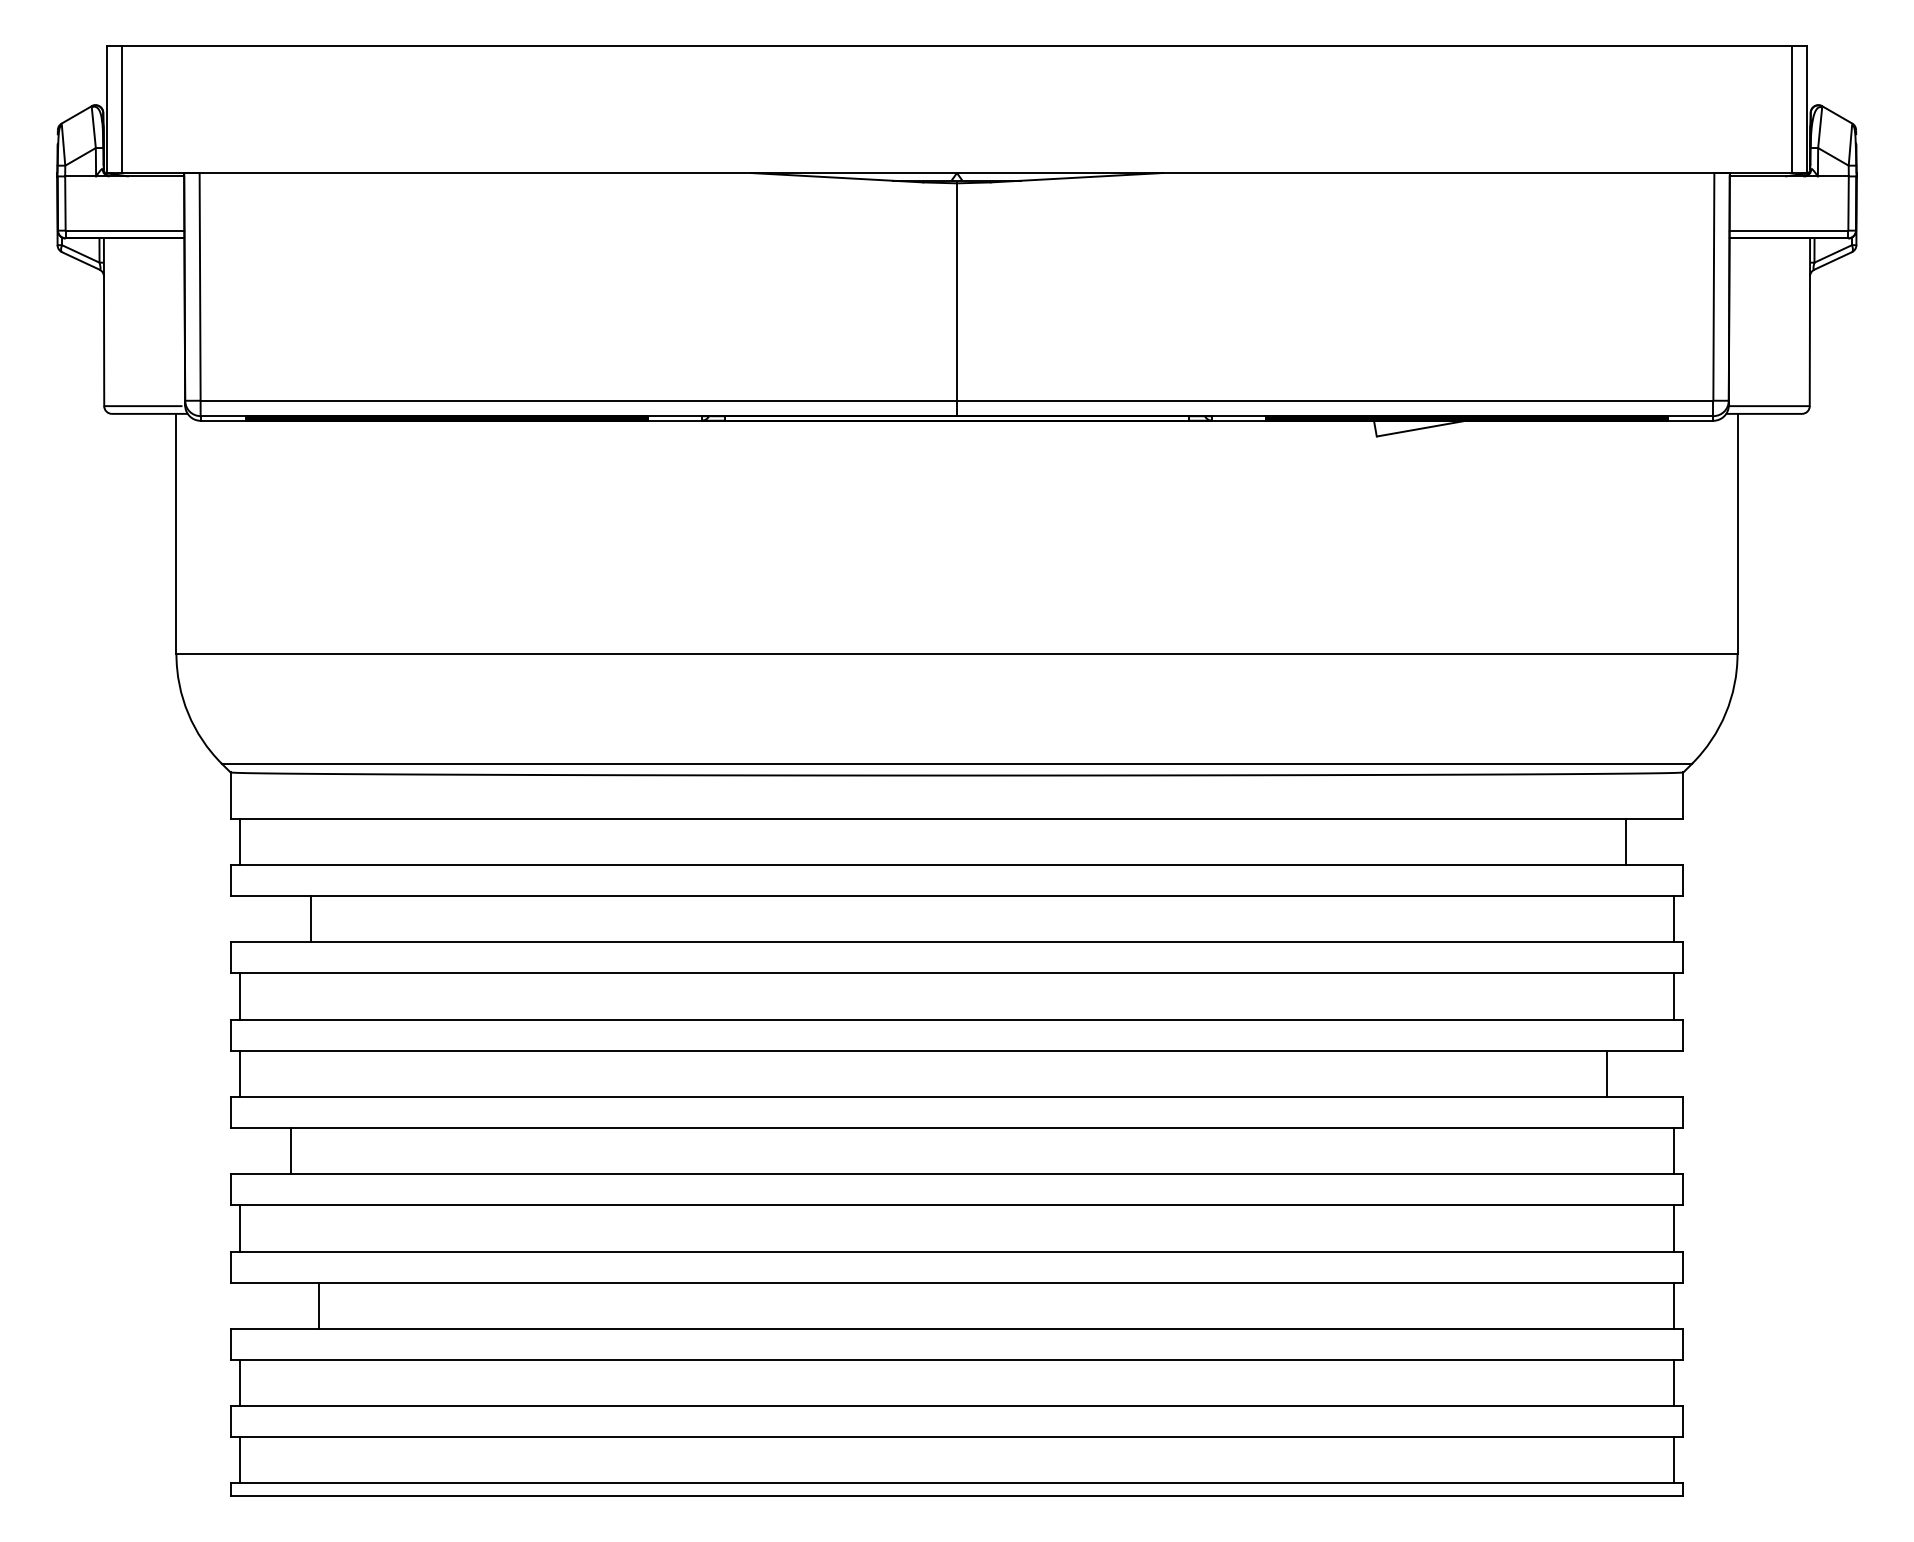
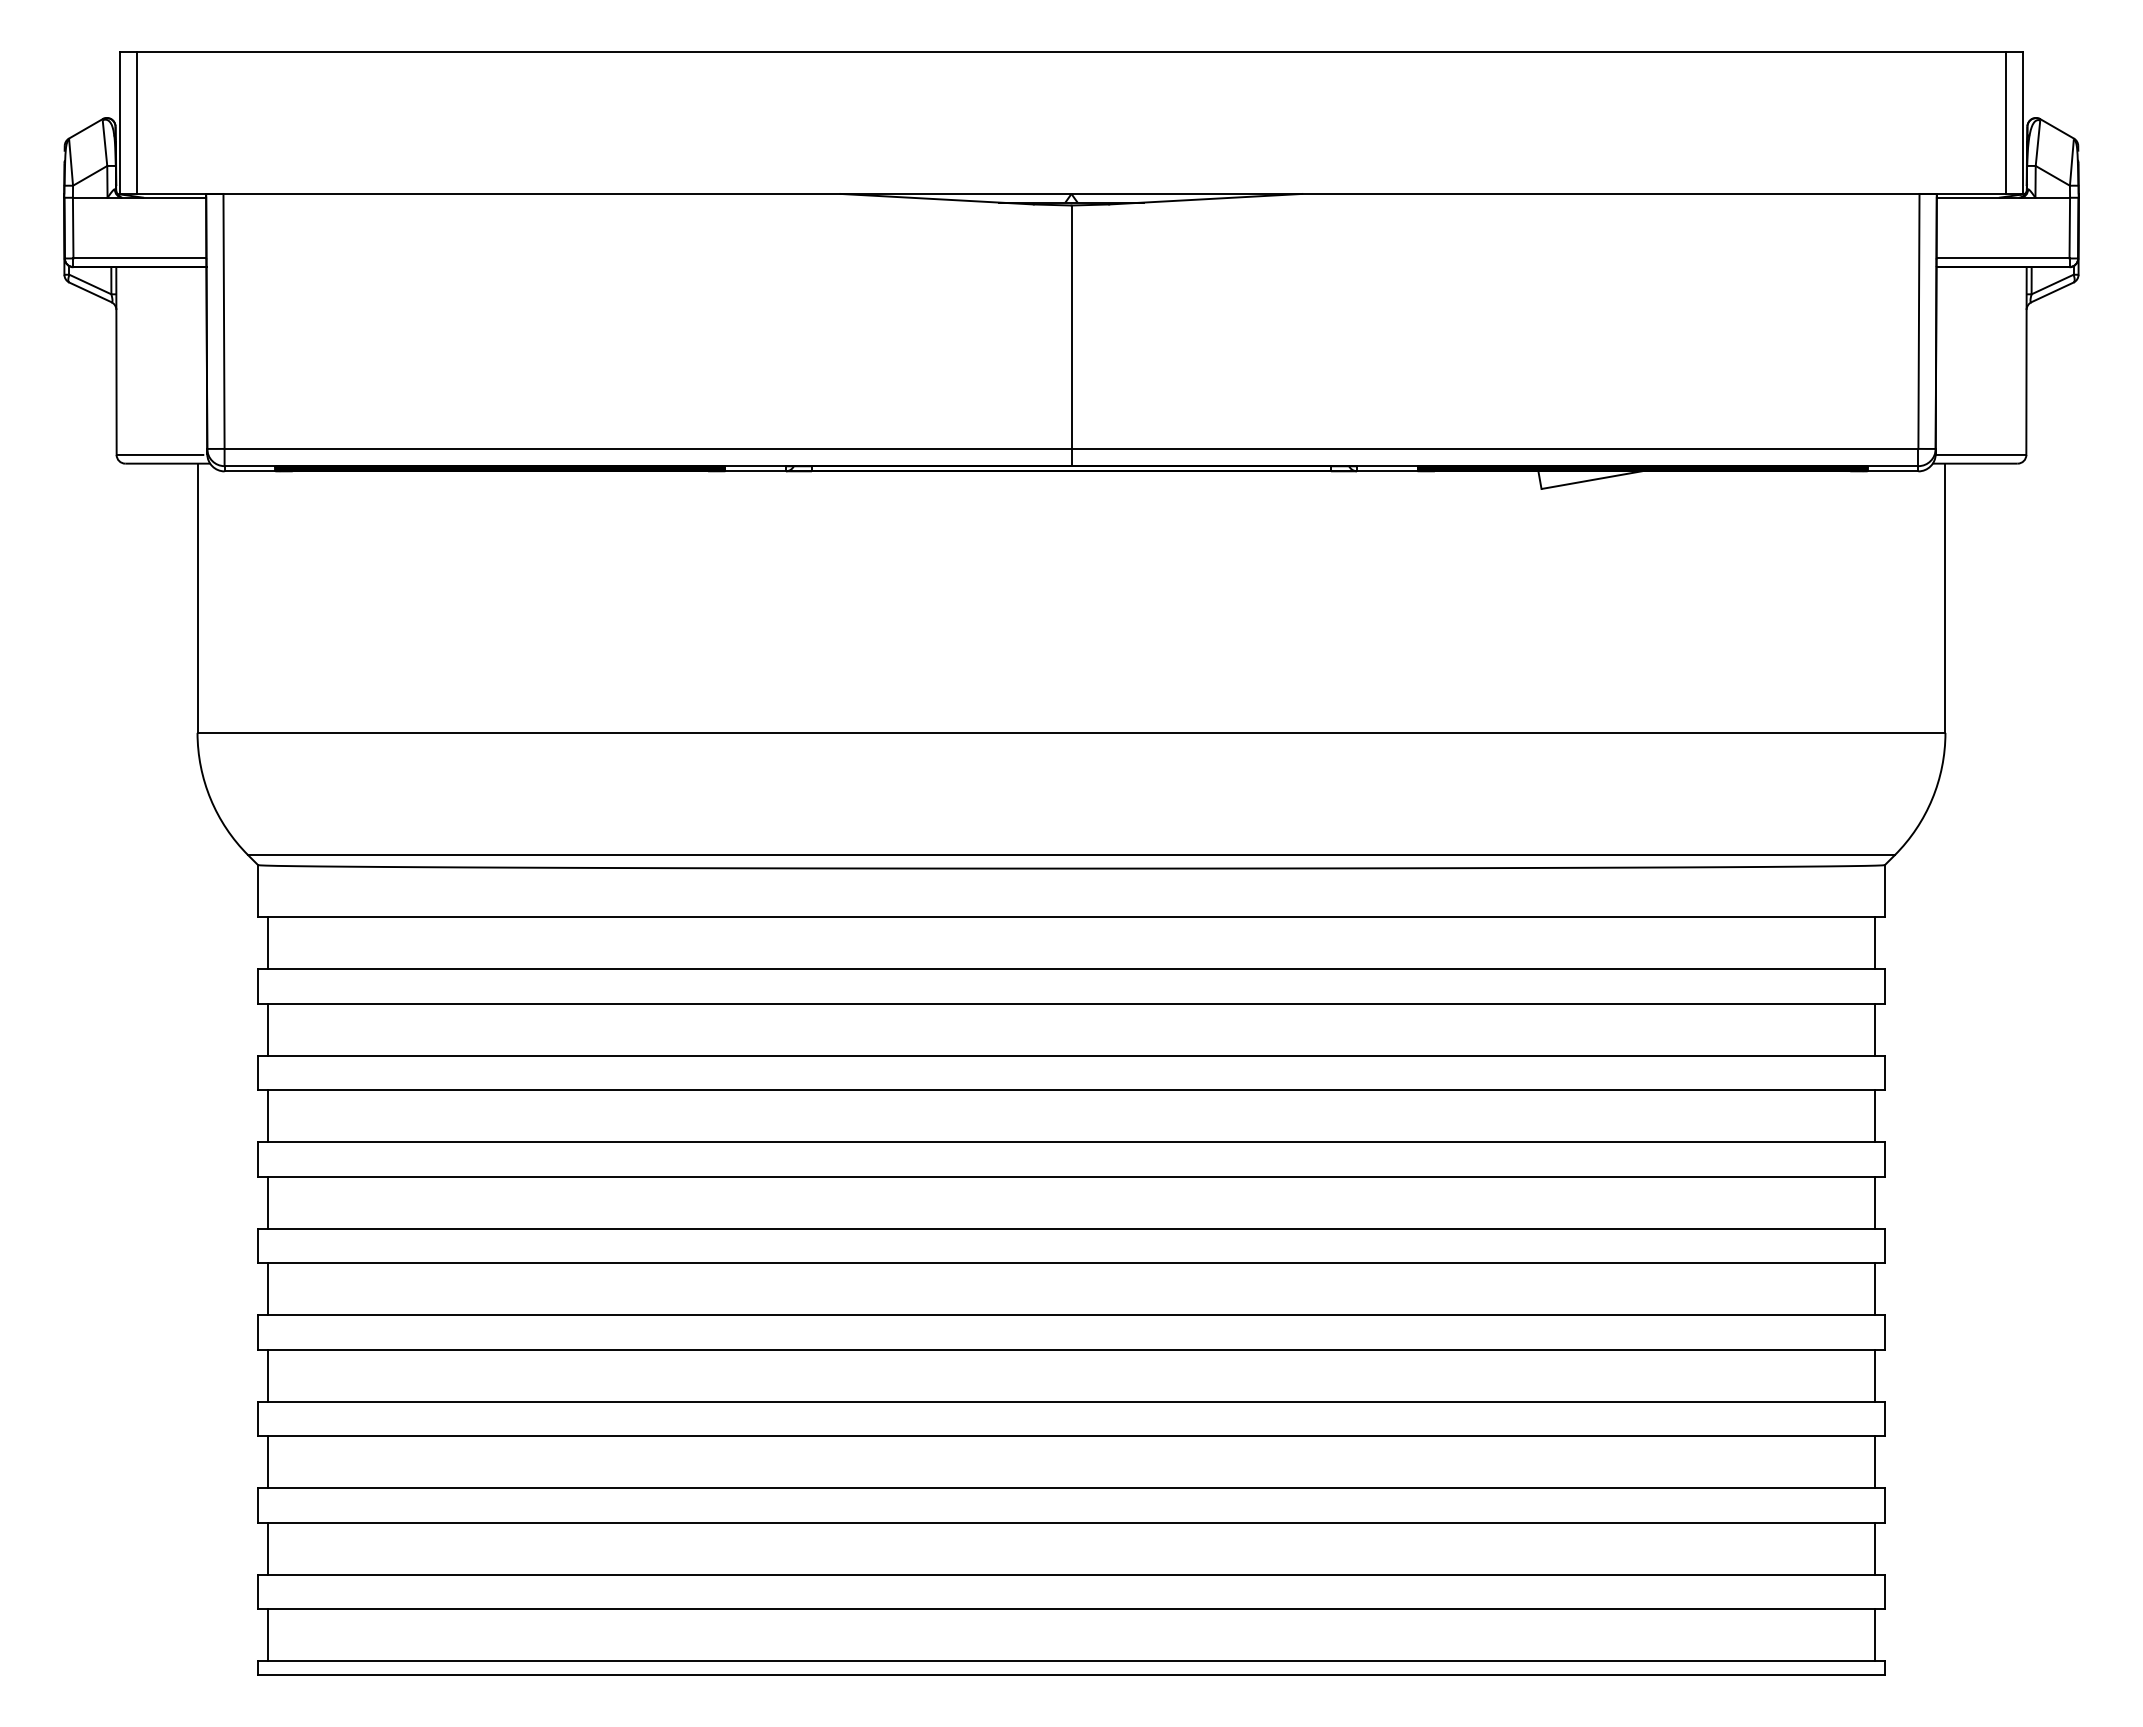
line: (1625, 841) -> (1874, 942), moved
line: (311, 919) -> (268, 1029), moved
line: (1607, 1073) -> (1874, 1202), moved
line: (290, 1151) -> (268, 1289), moved
line: (319, 1305) -> (268, 1462), moved

